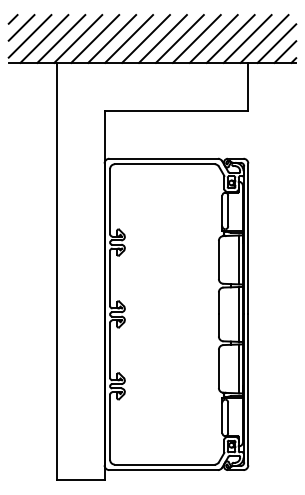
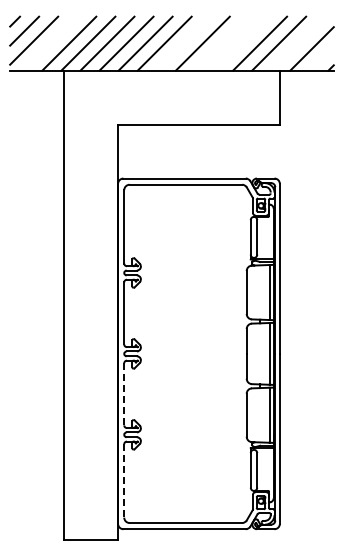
line: (44, 38) -> (50, 43), removed
line: (162, 38) -> (183, 43), removed
line: (196, 38) -> (221, 43), removed
line: (213, 38) -> (240, 43), removed
line: (264, 38) -> (298, 43), removed
line: (285, 52) -> (321, 58), removed
line: (110, 350) -> (124, 394), solid -> dashed
line: (110, 426) -> (124, 480), solid -> dashed

